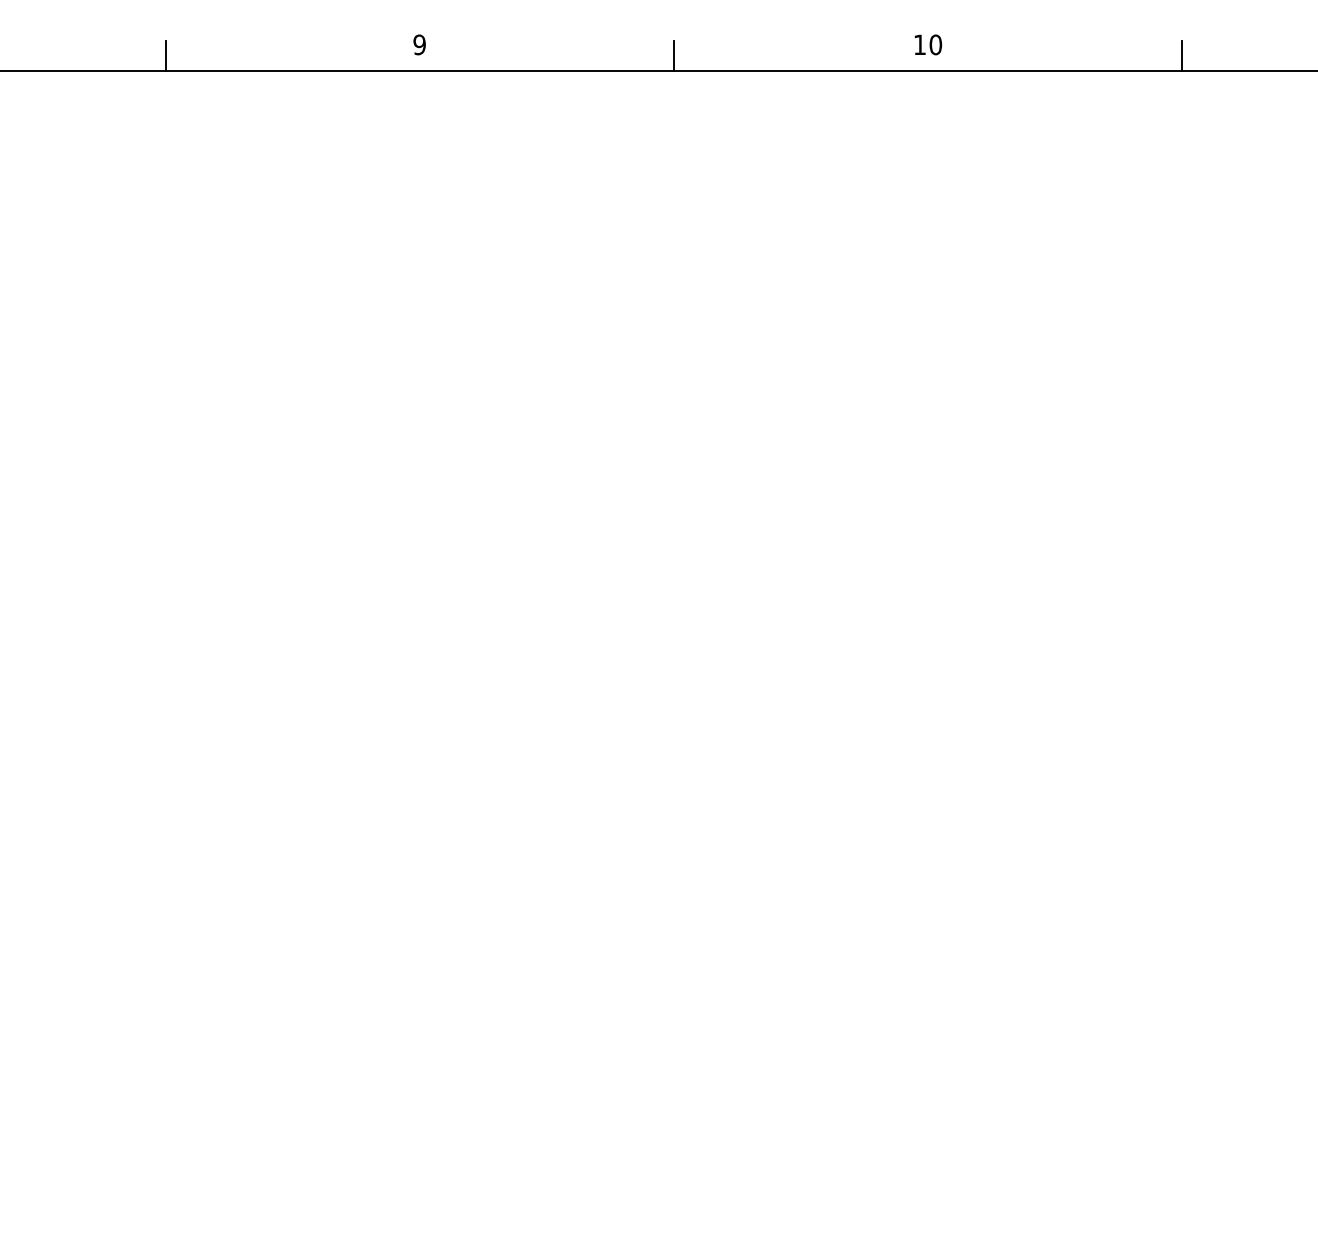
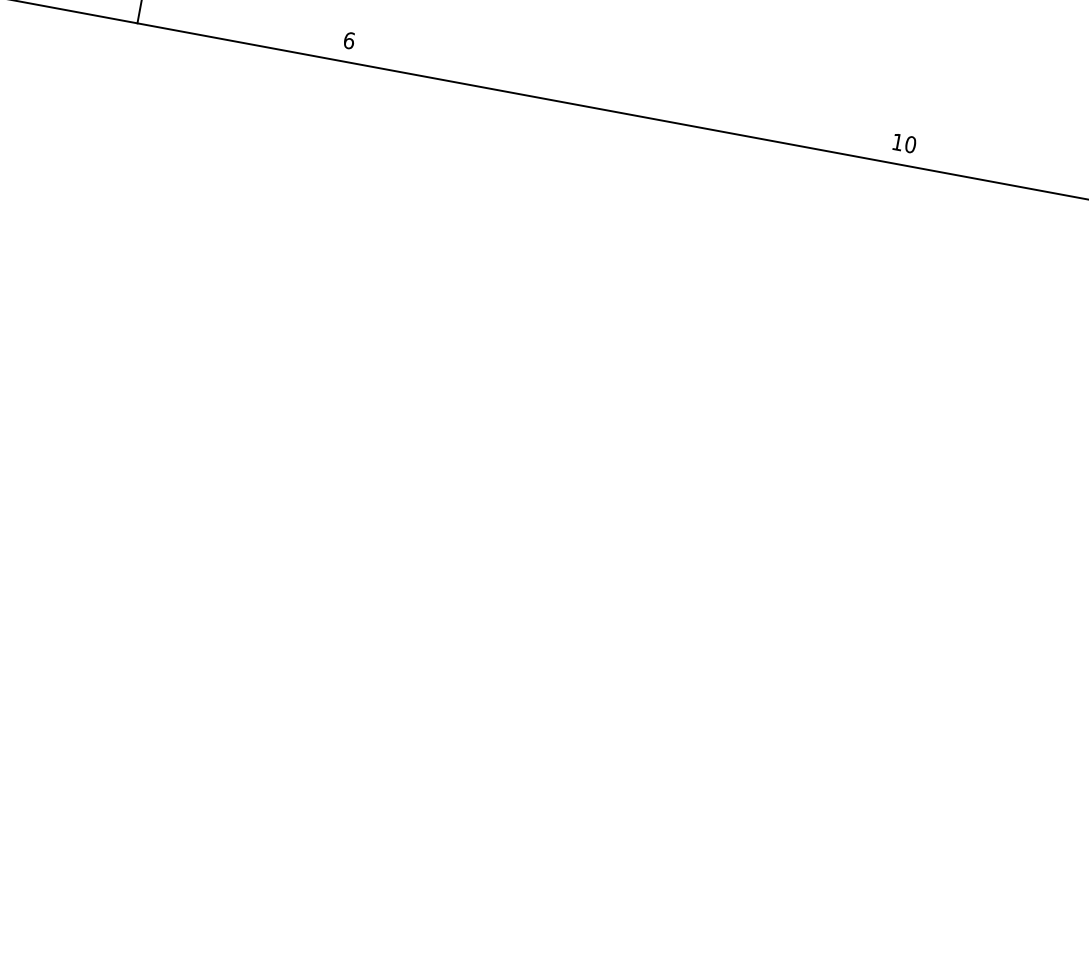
text: (419, 44) -> (349, 40), 9 -> 6
text: (928, 44) -> (904, 143), moved
line: (673, 55) -> (555, 87), removed
line: (1182, 55) -> (971, 164), removed

